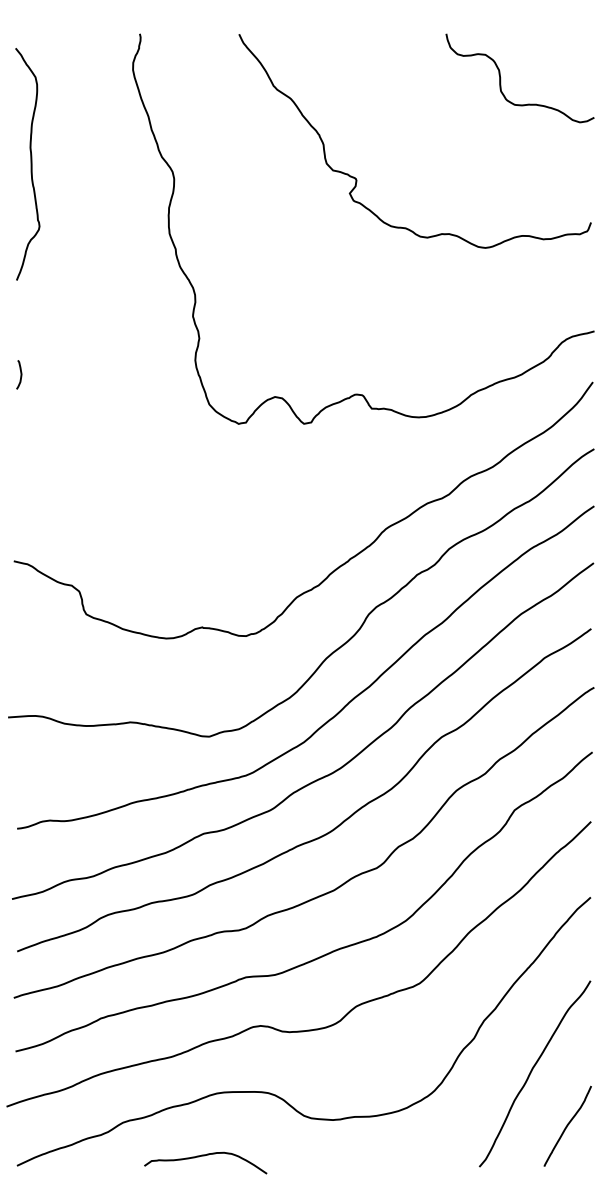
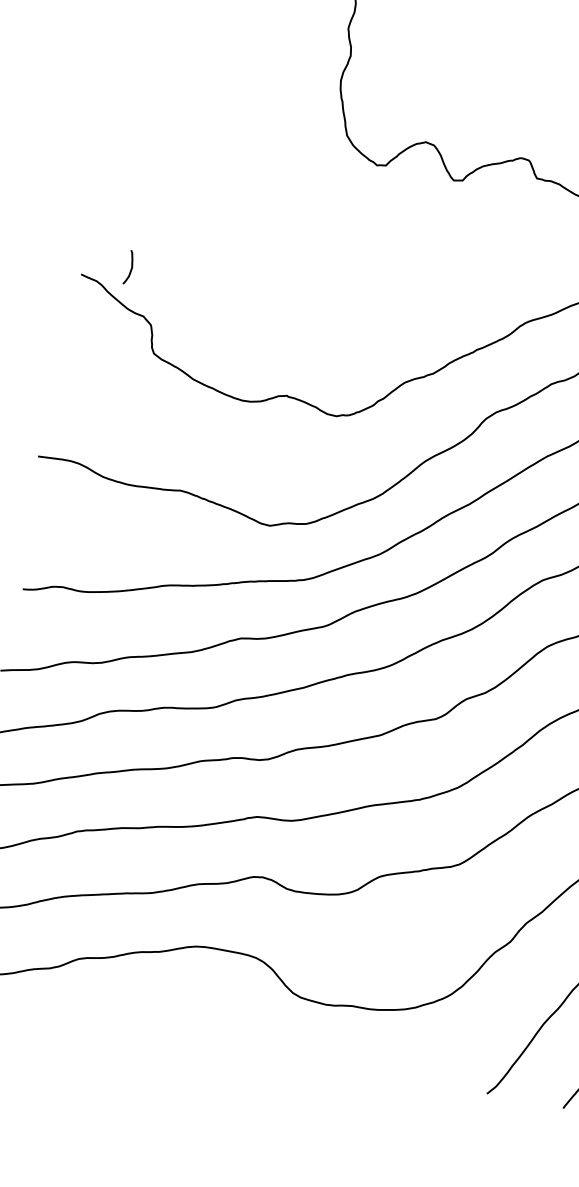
curve: (20, 374) -> (130, 267), moved
curve: (204, 1156) -> (166, 1017), removed

